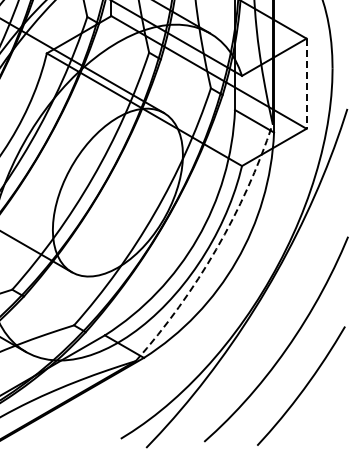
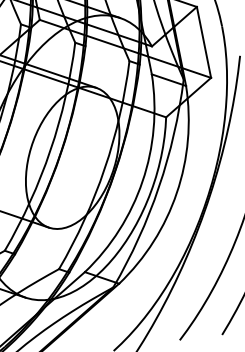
line: (306, 84) -> (204, 43), dashed -> solid
arc: (216, 249) -> (159, 187), dashed -> solid

